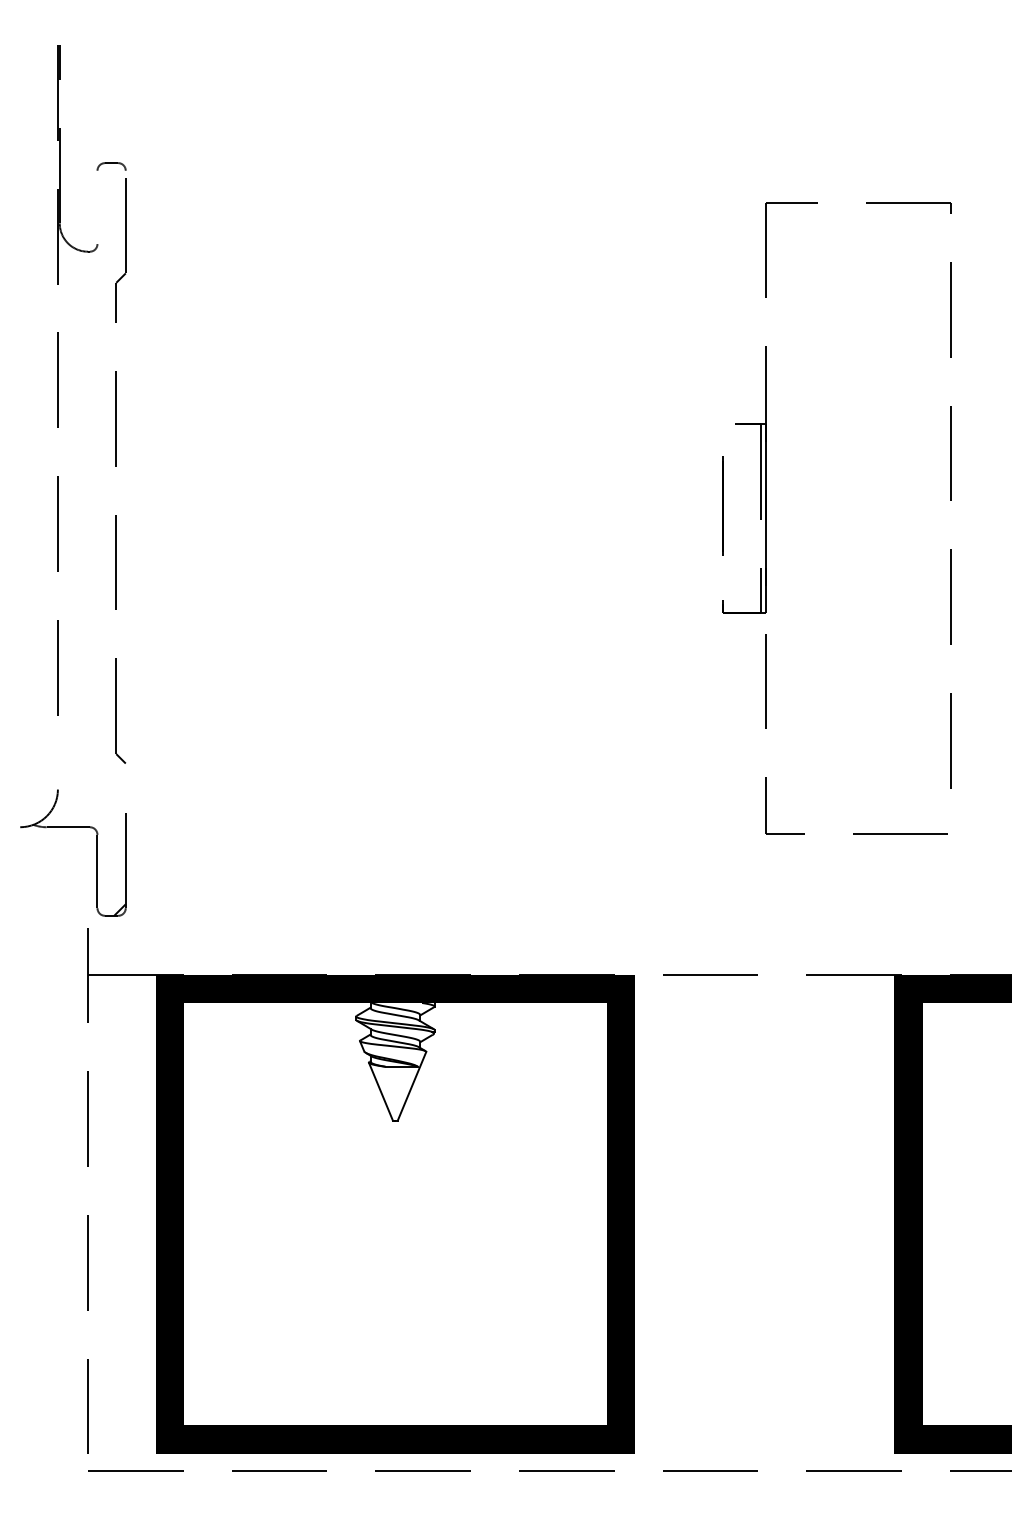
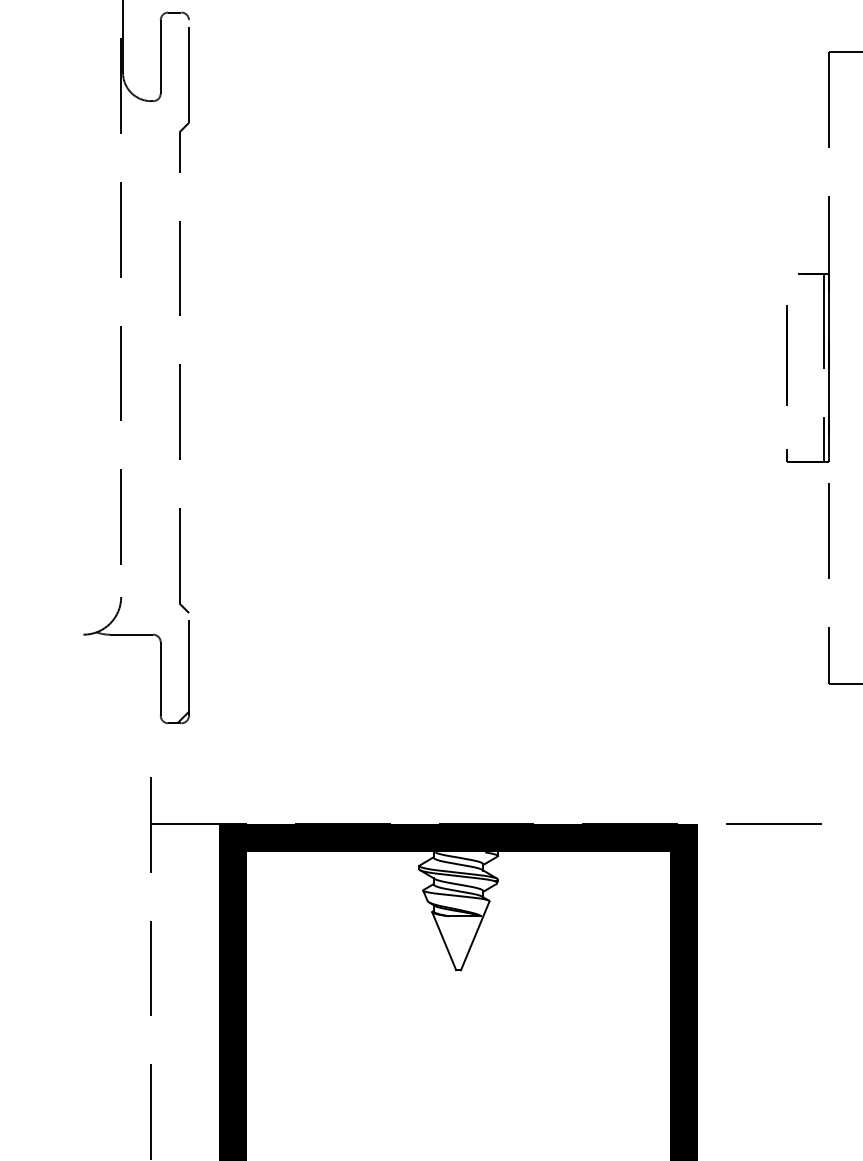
line: (97, 207) -> (160, 56), added
part: (96, 852) -> (159, 659), moved

